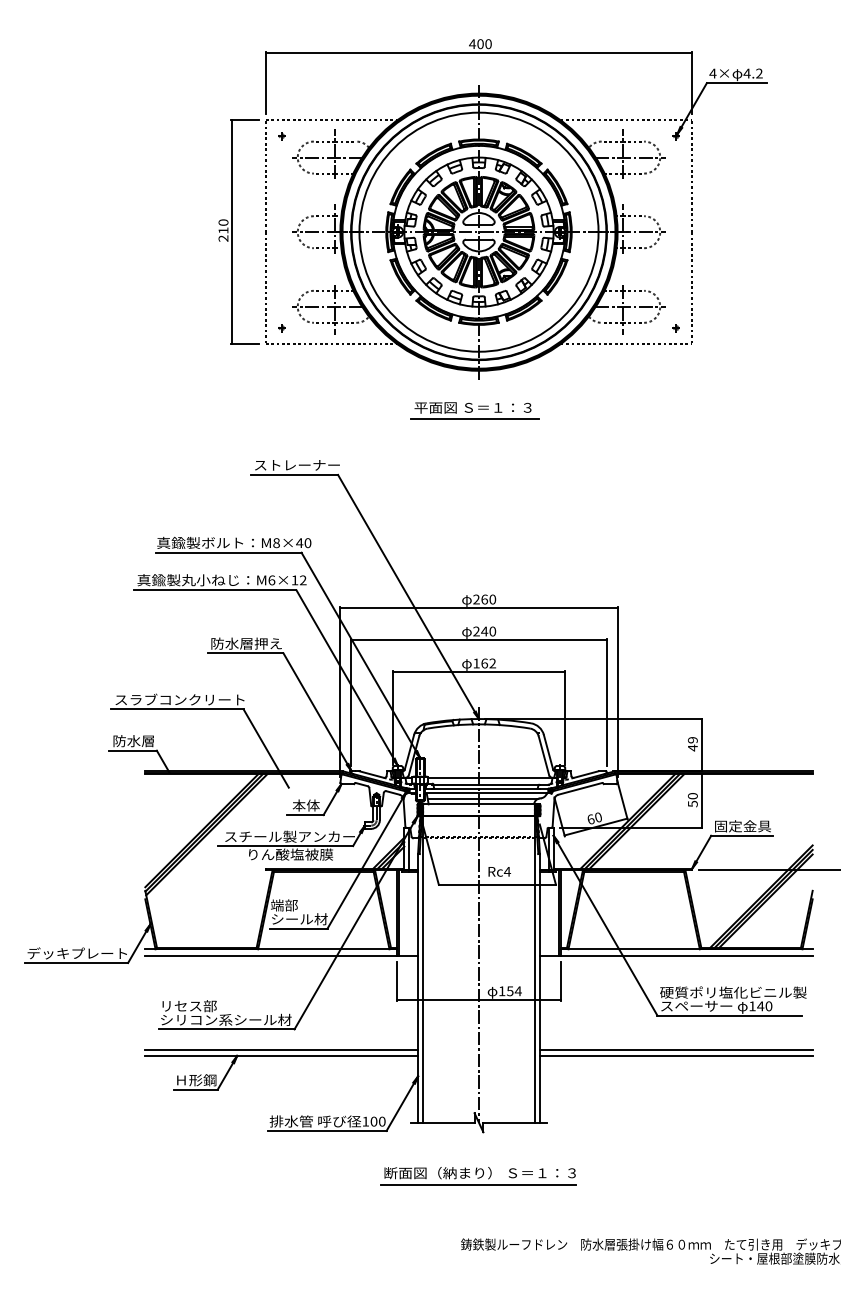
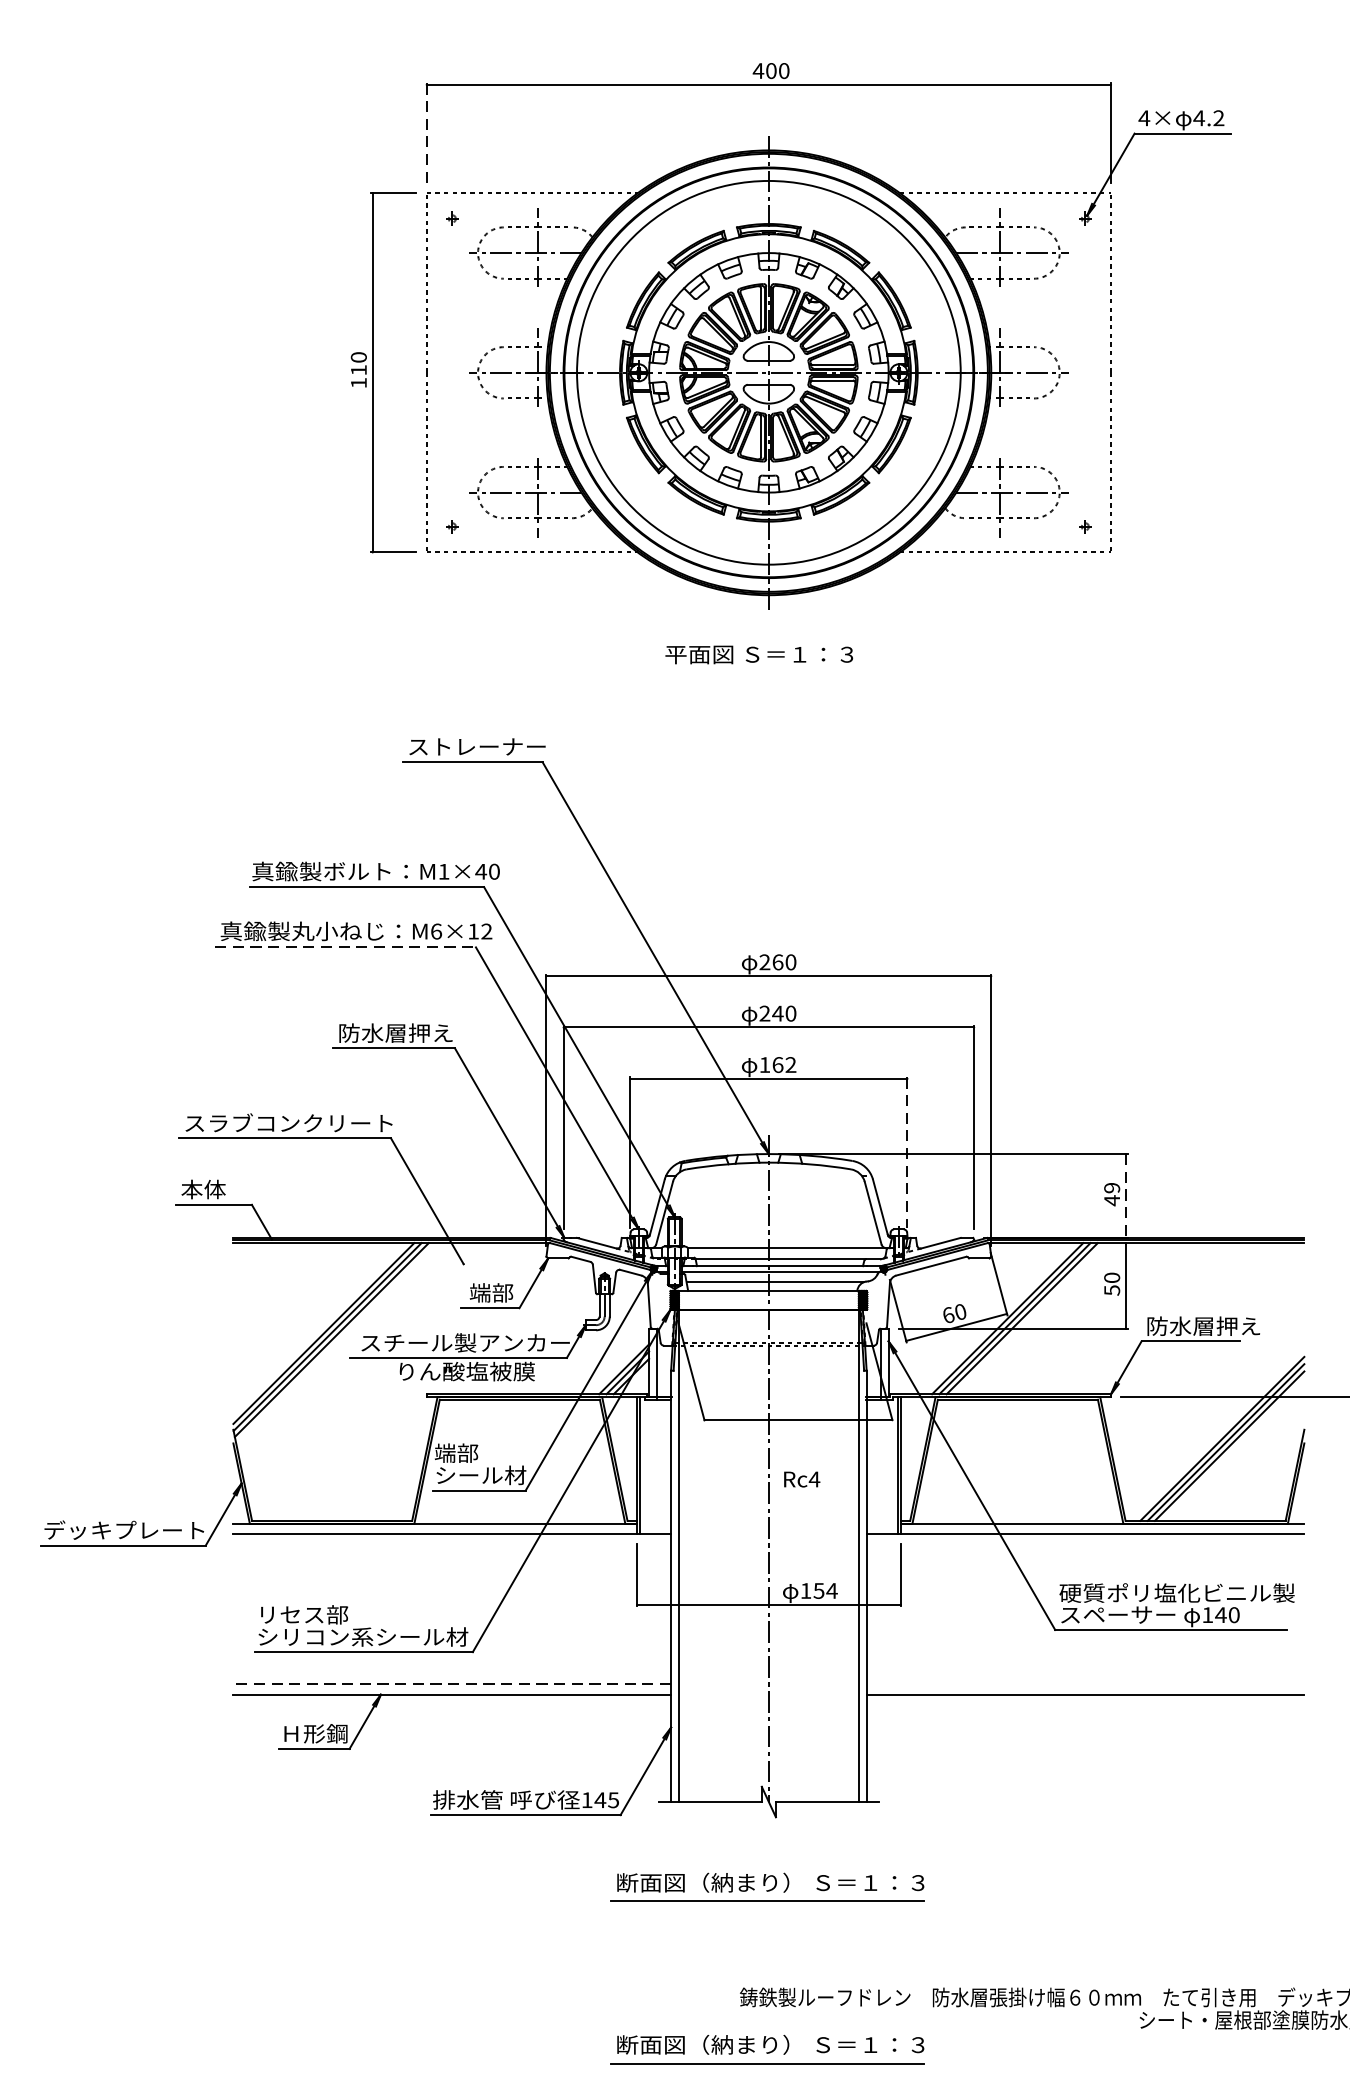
line: (265, 83) -> (426, 134), solid -> dashed
text: (223, 238) -> (358, 382), 210 -> 110
line: (474, 419) -> (761, 673), removed
text: (276, 543) -> (443, 872), M8×40 -> M1×40
line: (215, 590) -> (346, 947), solid -> dashed
line: (565, 718) -> (907, 1153), solid -> dashed
text: (133, 741) -> (214, 1190), 防水層 -> 本体
line: (701, 745) -> (1125, 1196), solid -> dashed
text: (305, 805) -> (490, 1292), 本体 -> 端部
text: (750, 826) -> (1204, 1326), 固定金具 -> 防水層押え
text: (499, 871) -> (801, 1478), moved
line: (281, 1049) -> (451, 1684), solid -> dashed
line: (675, 1049) -> (1084, 1684), removed
text: (377, 1121) -> (605, 1799), 100 -> 145
part: (478, 1277) -> (768, 2050), added

